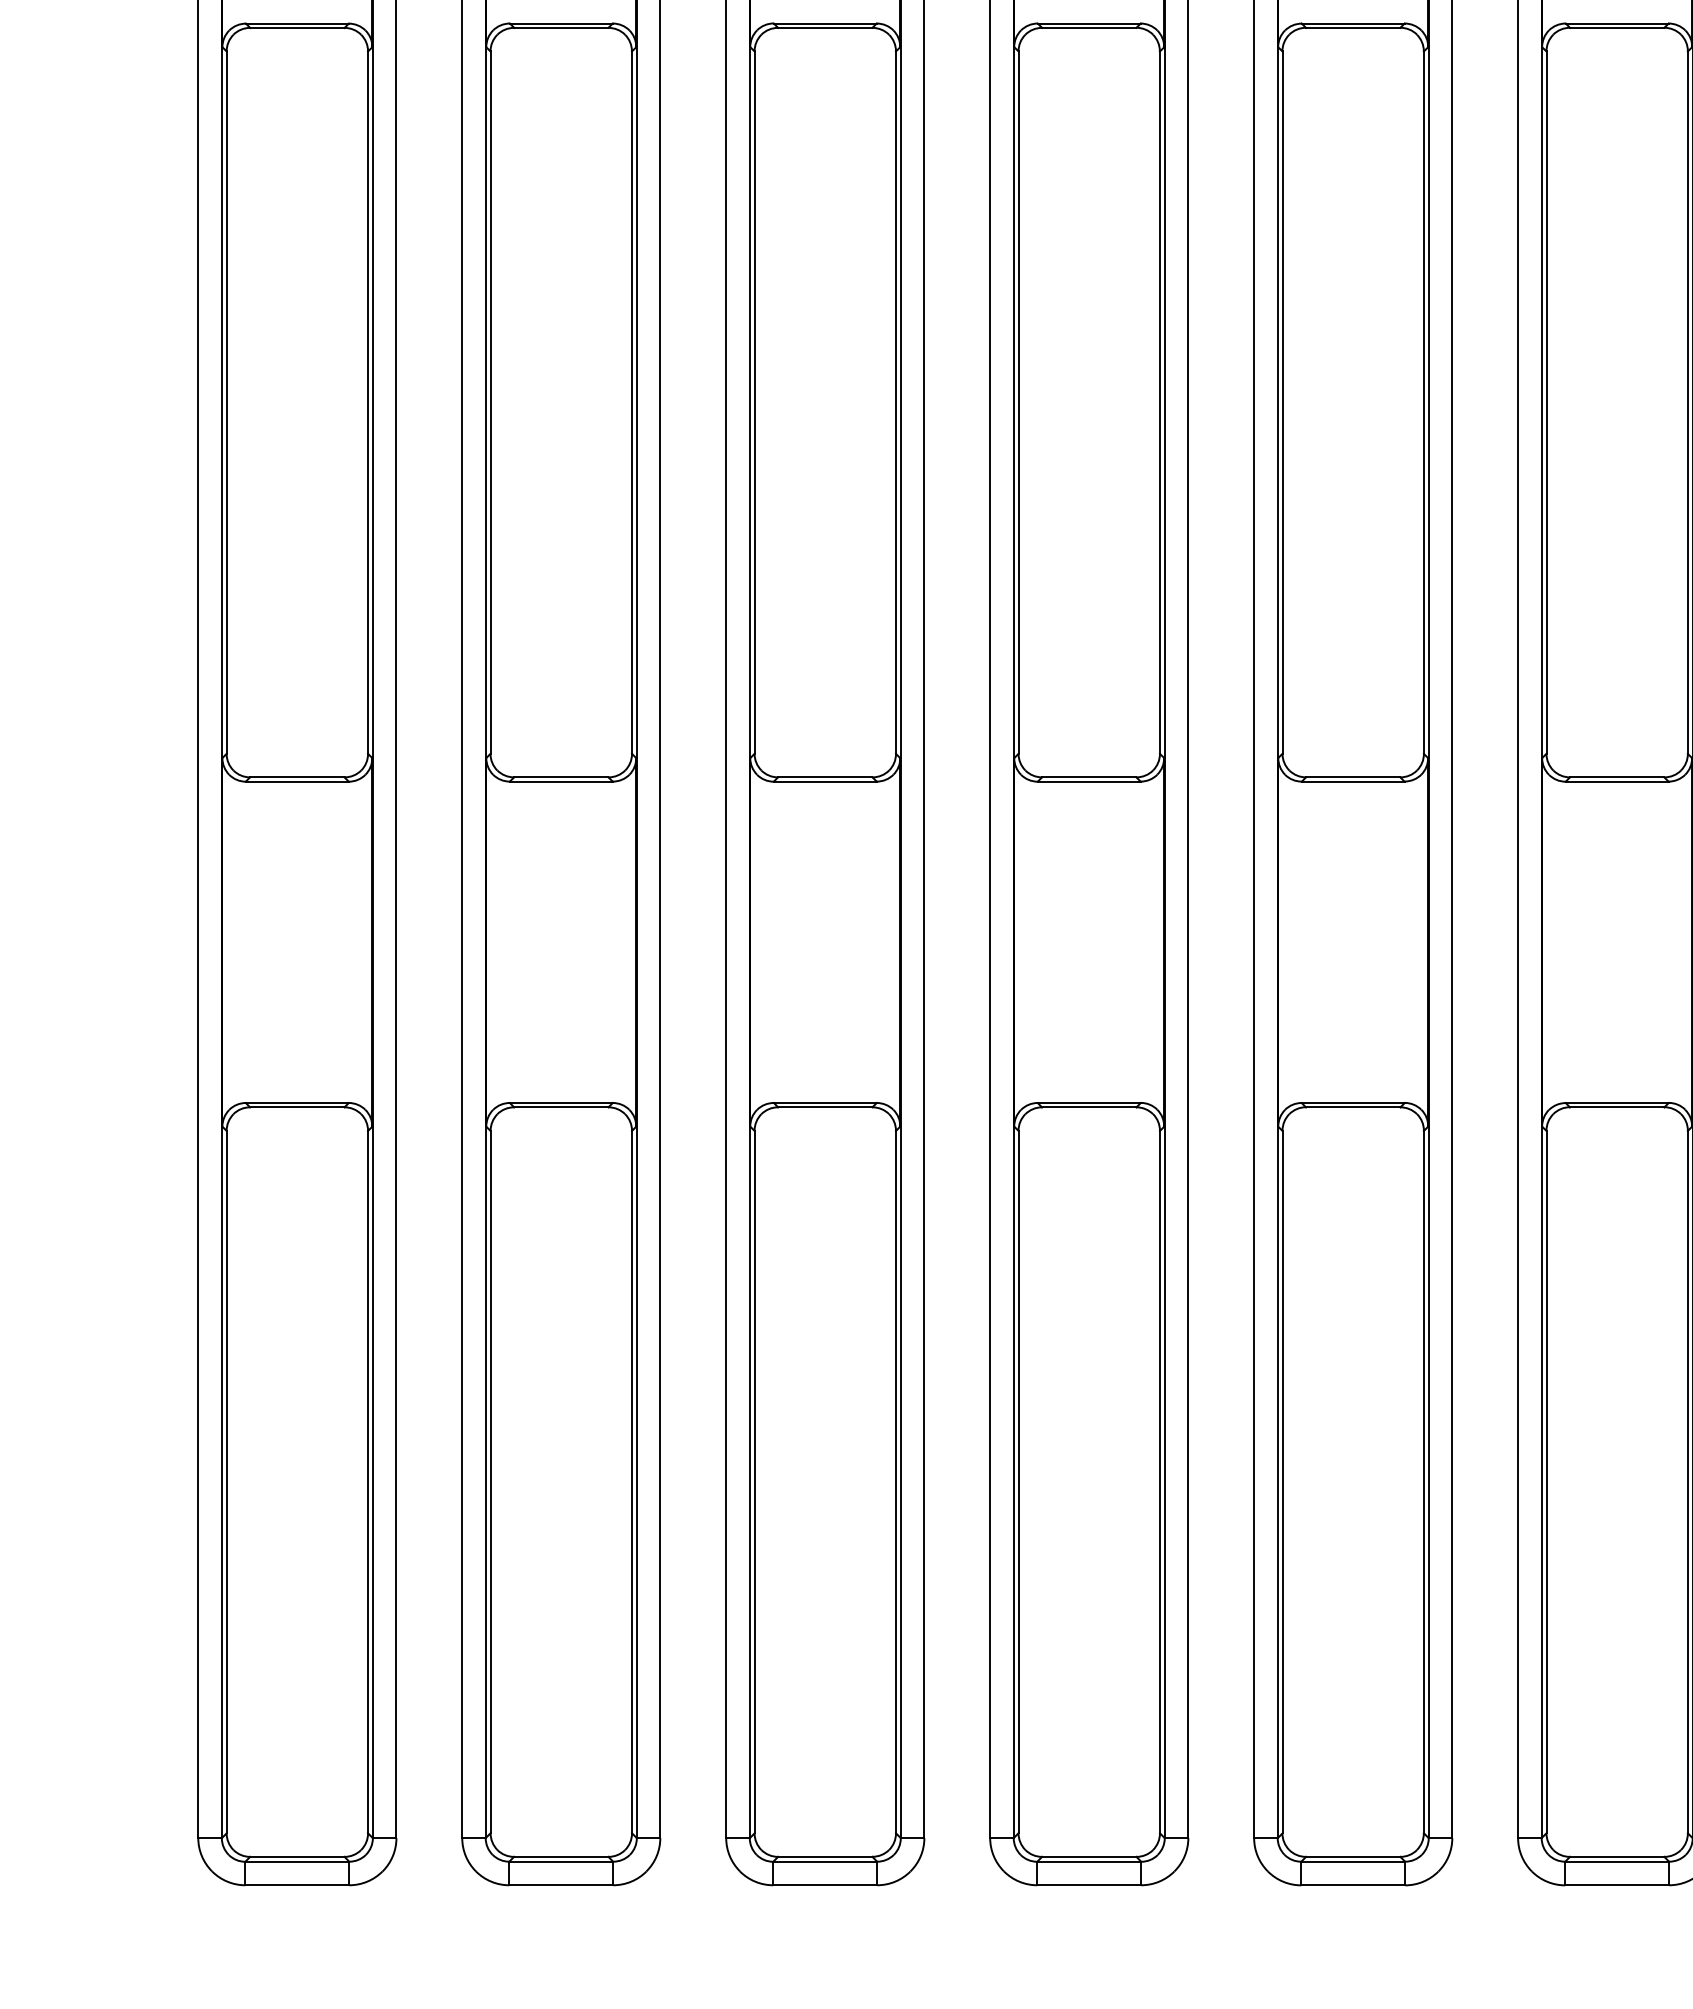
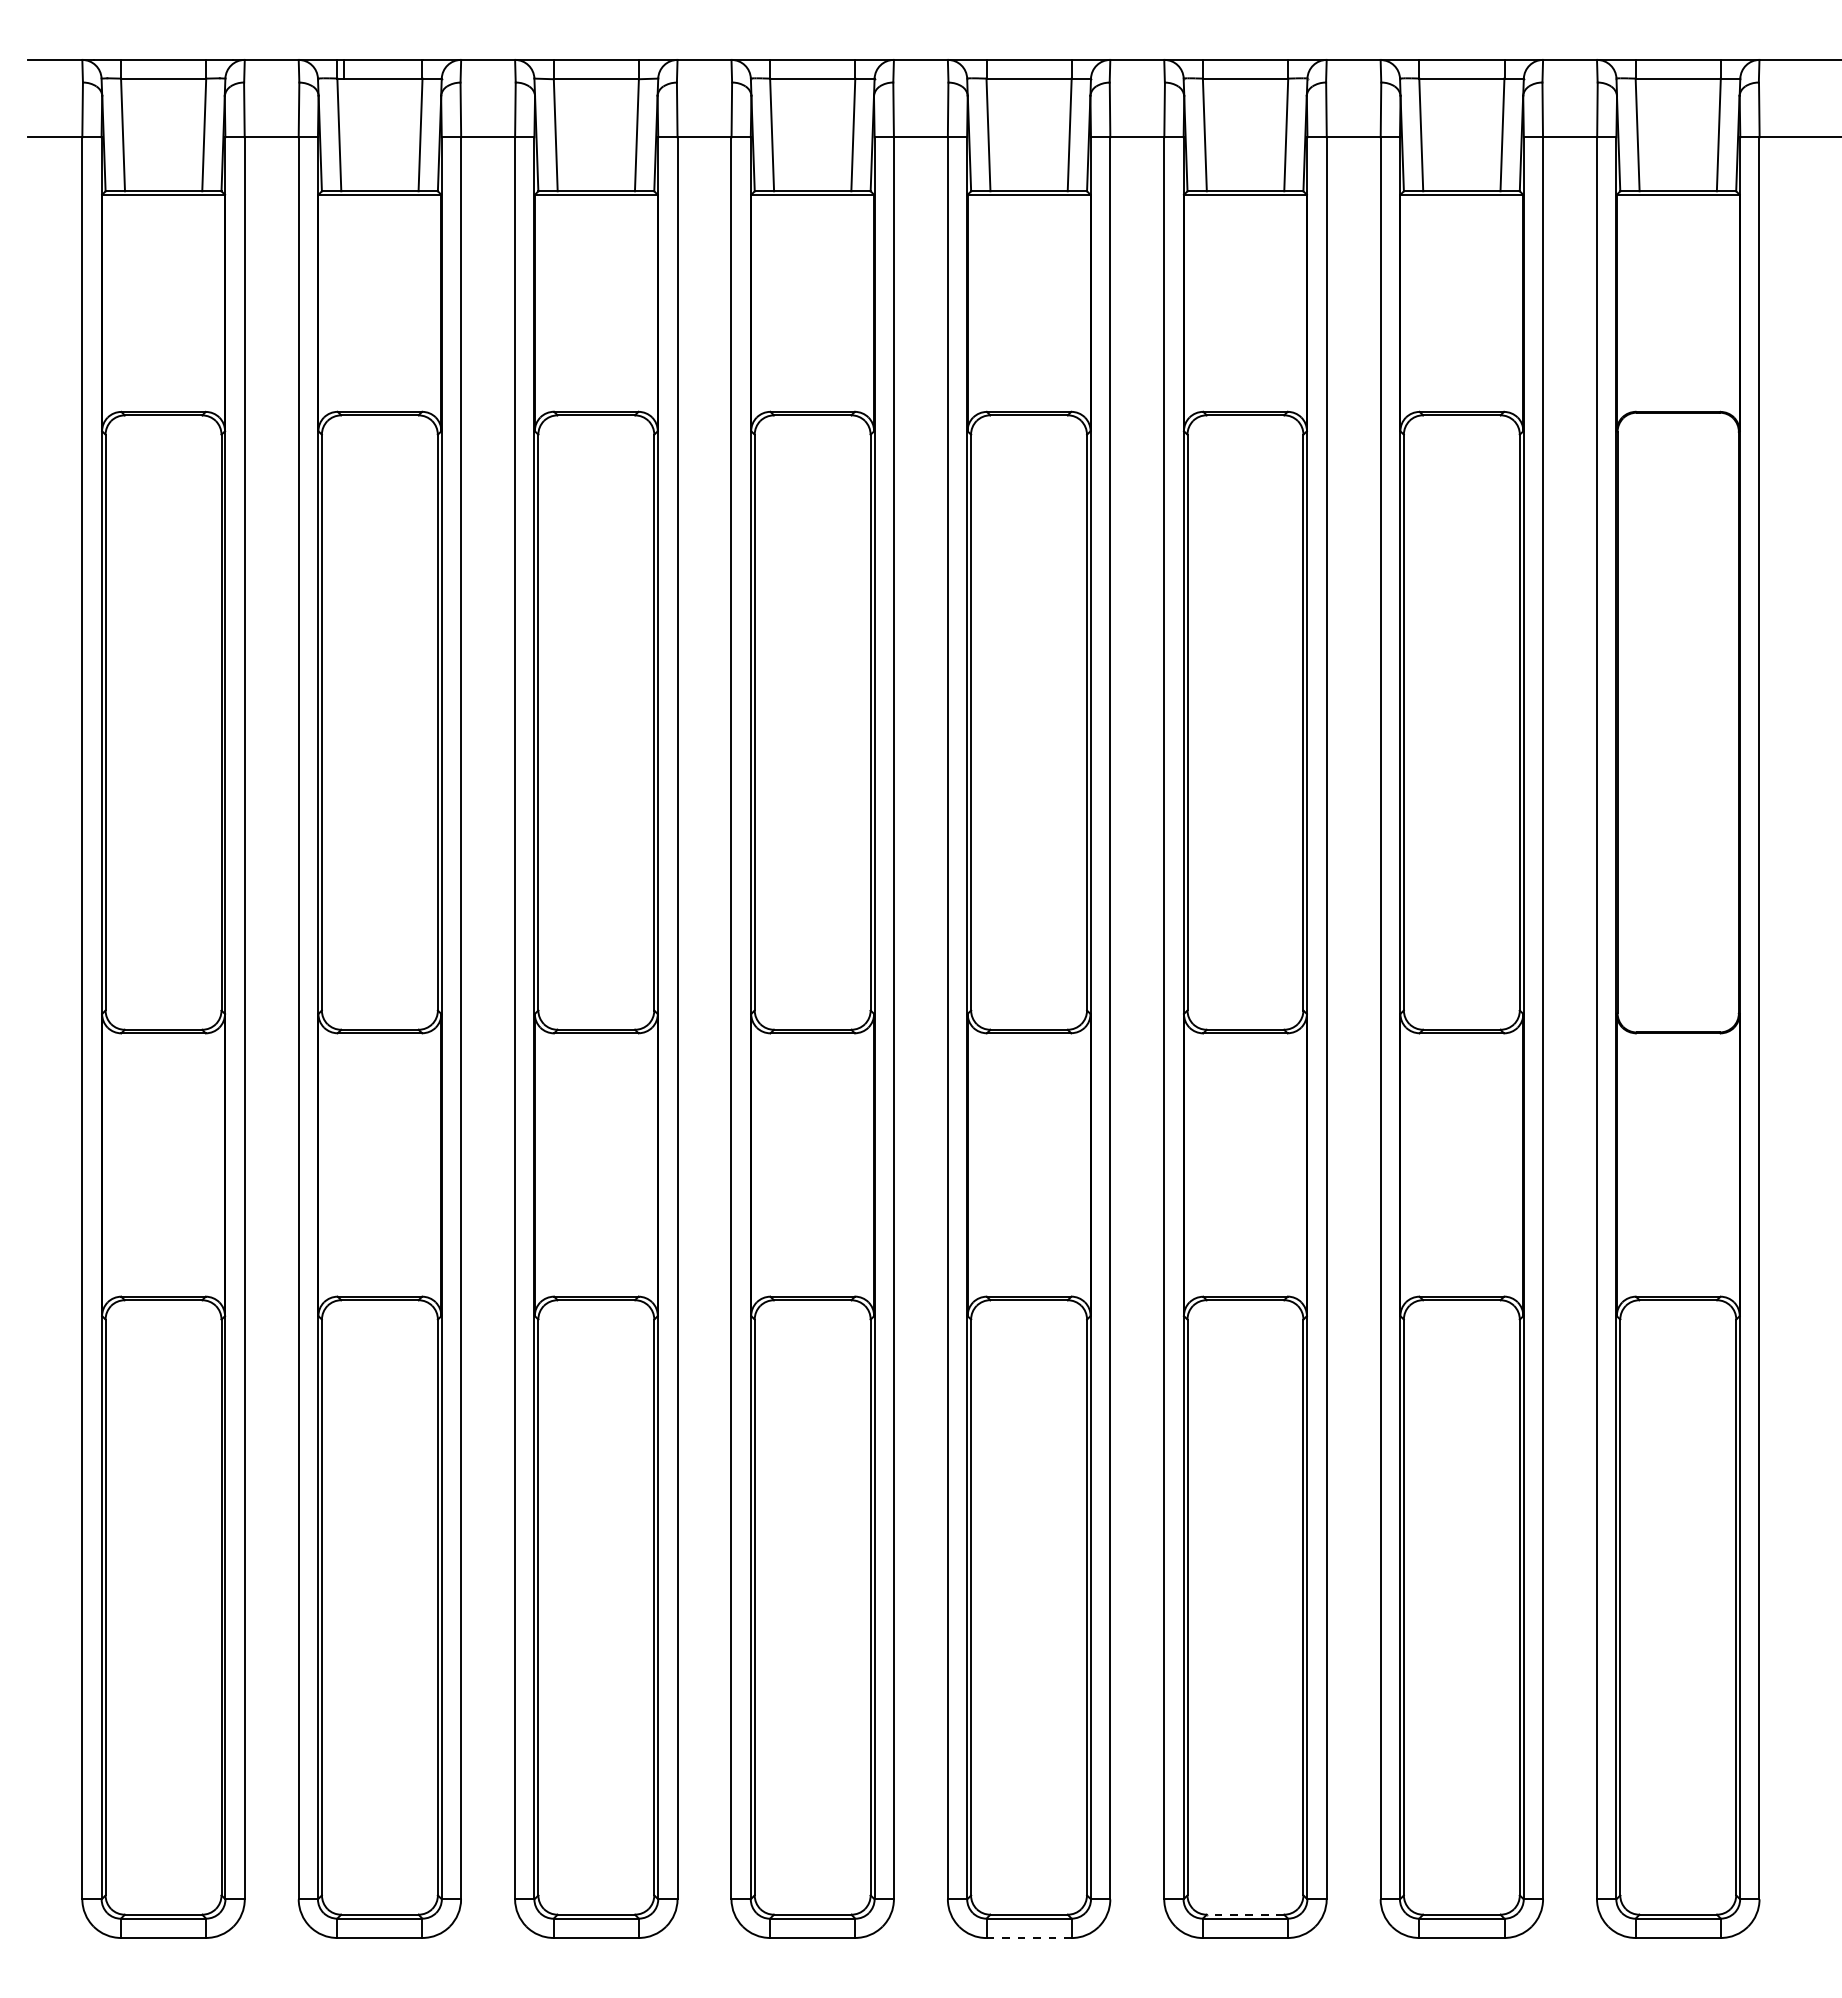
line: (1617, 1856) -> (1245, 1914), solid -> dashed
line: (1353, 1885) -> (1029, 1938), solid -> dashed

